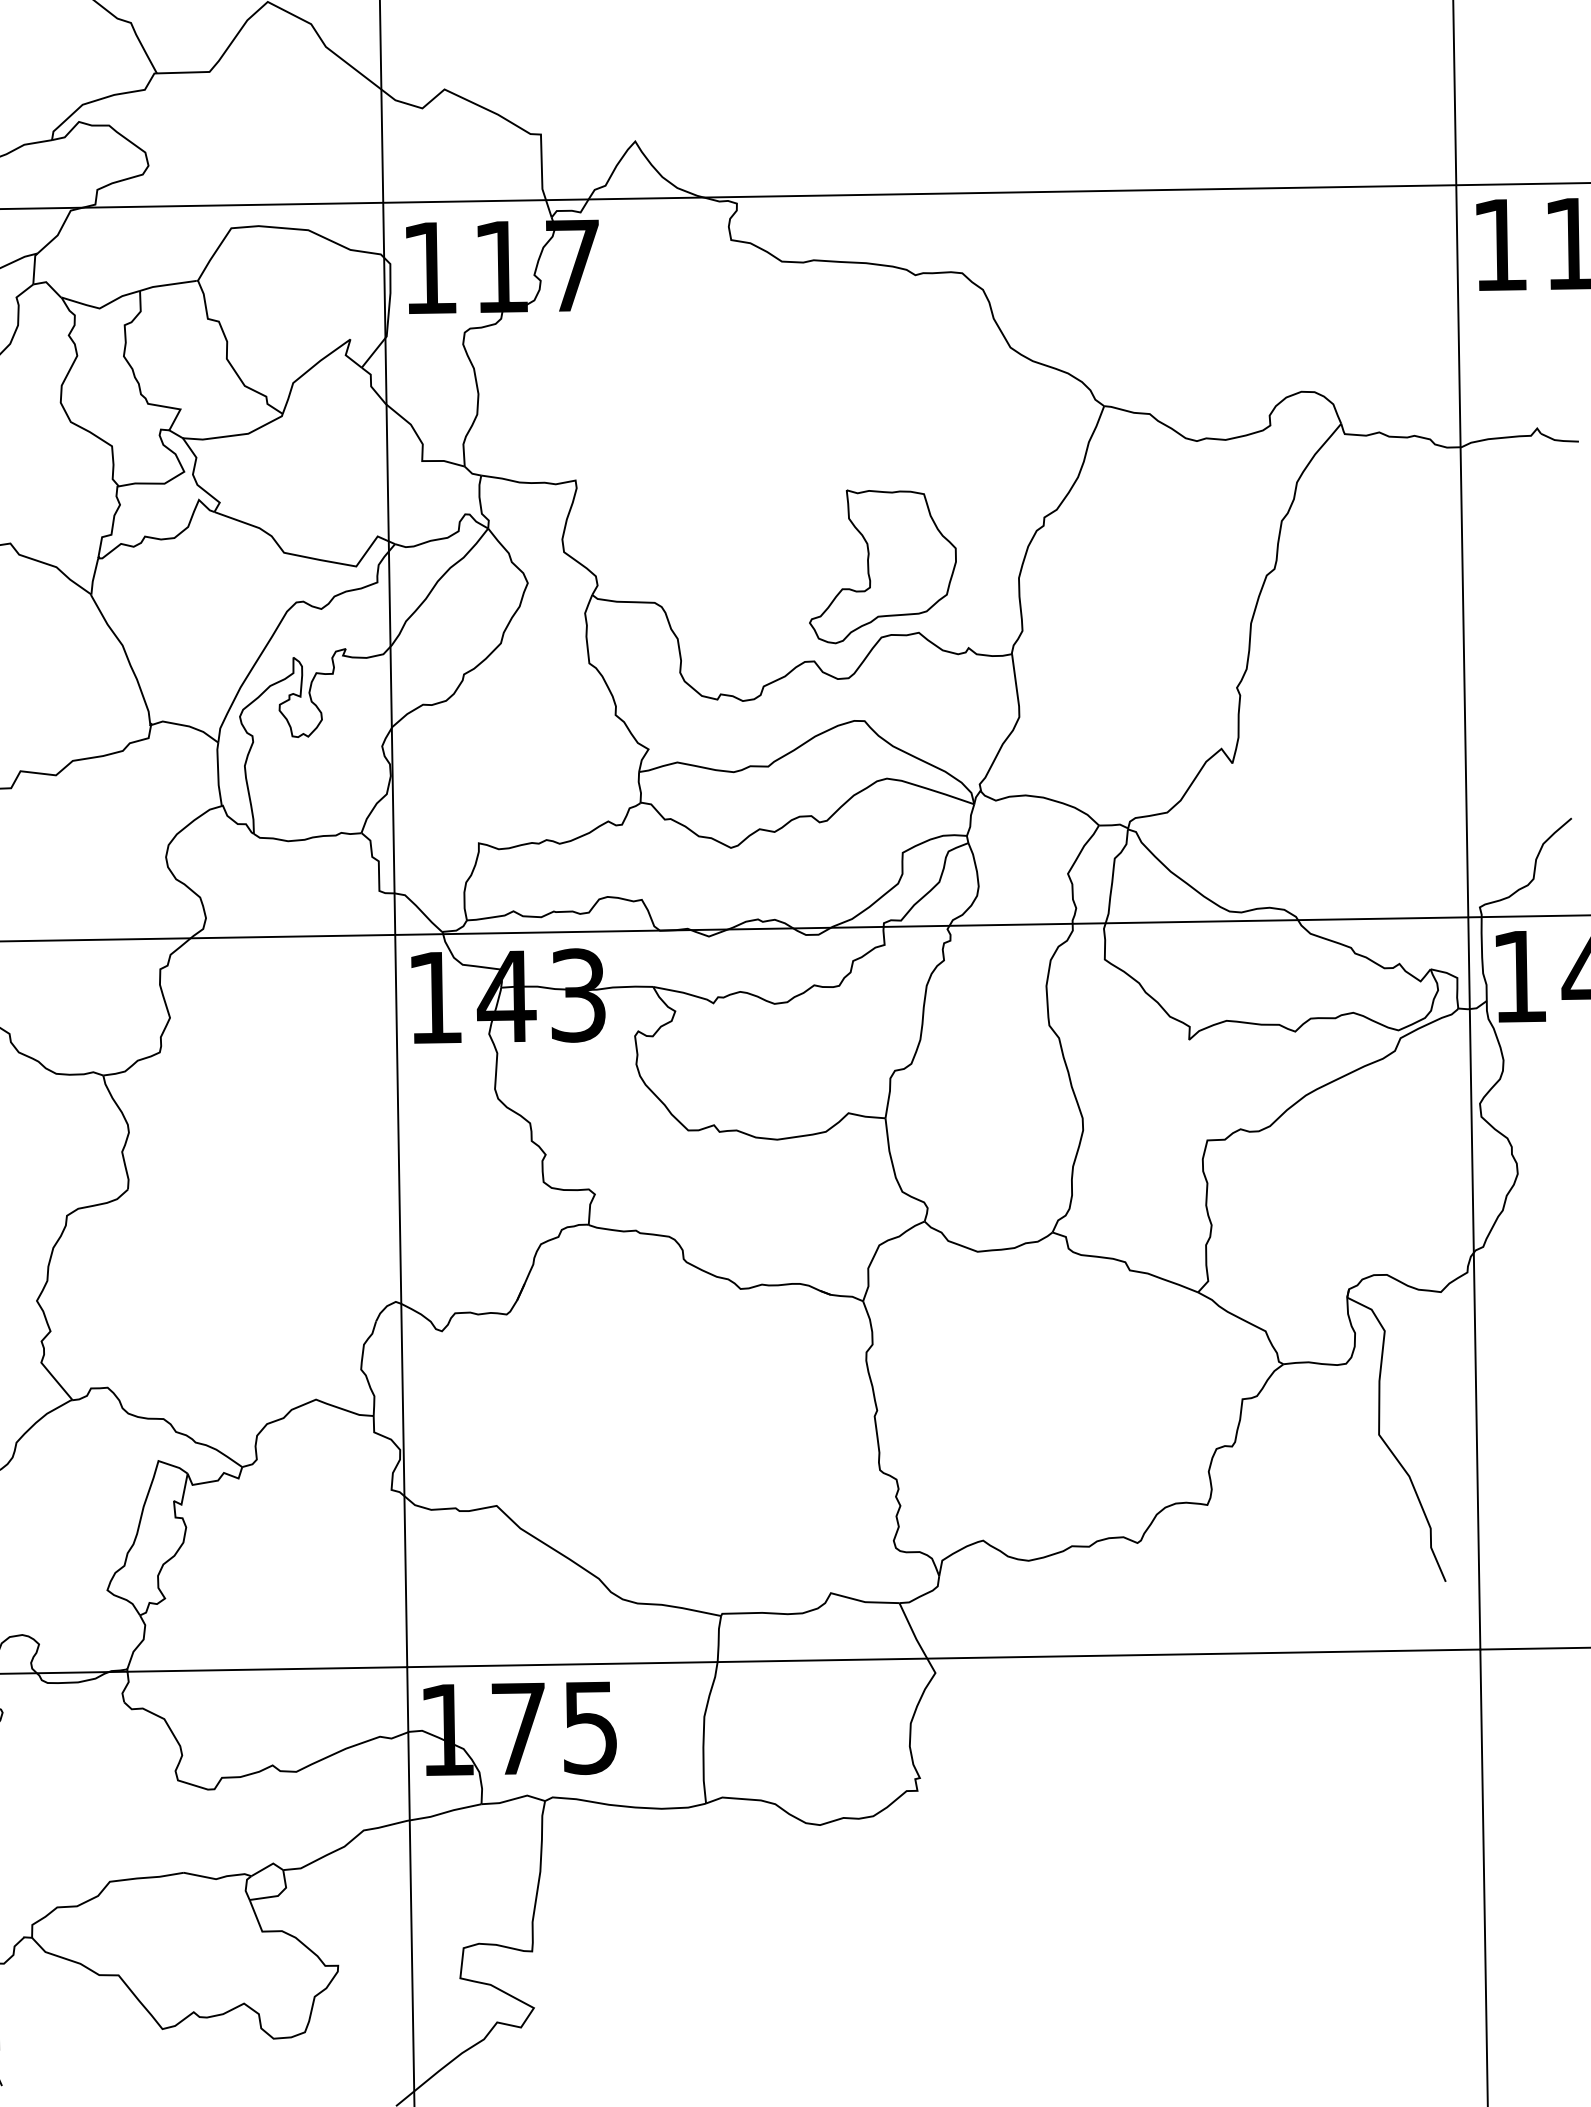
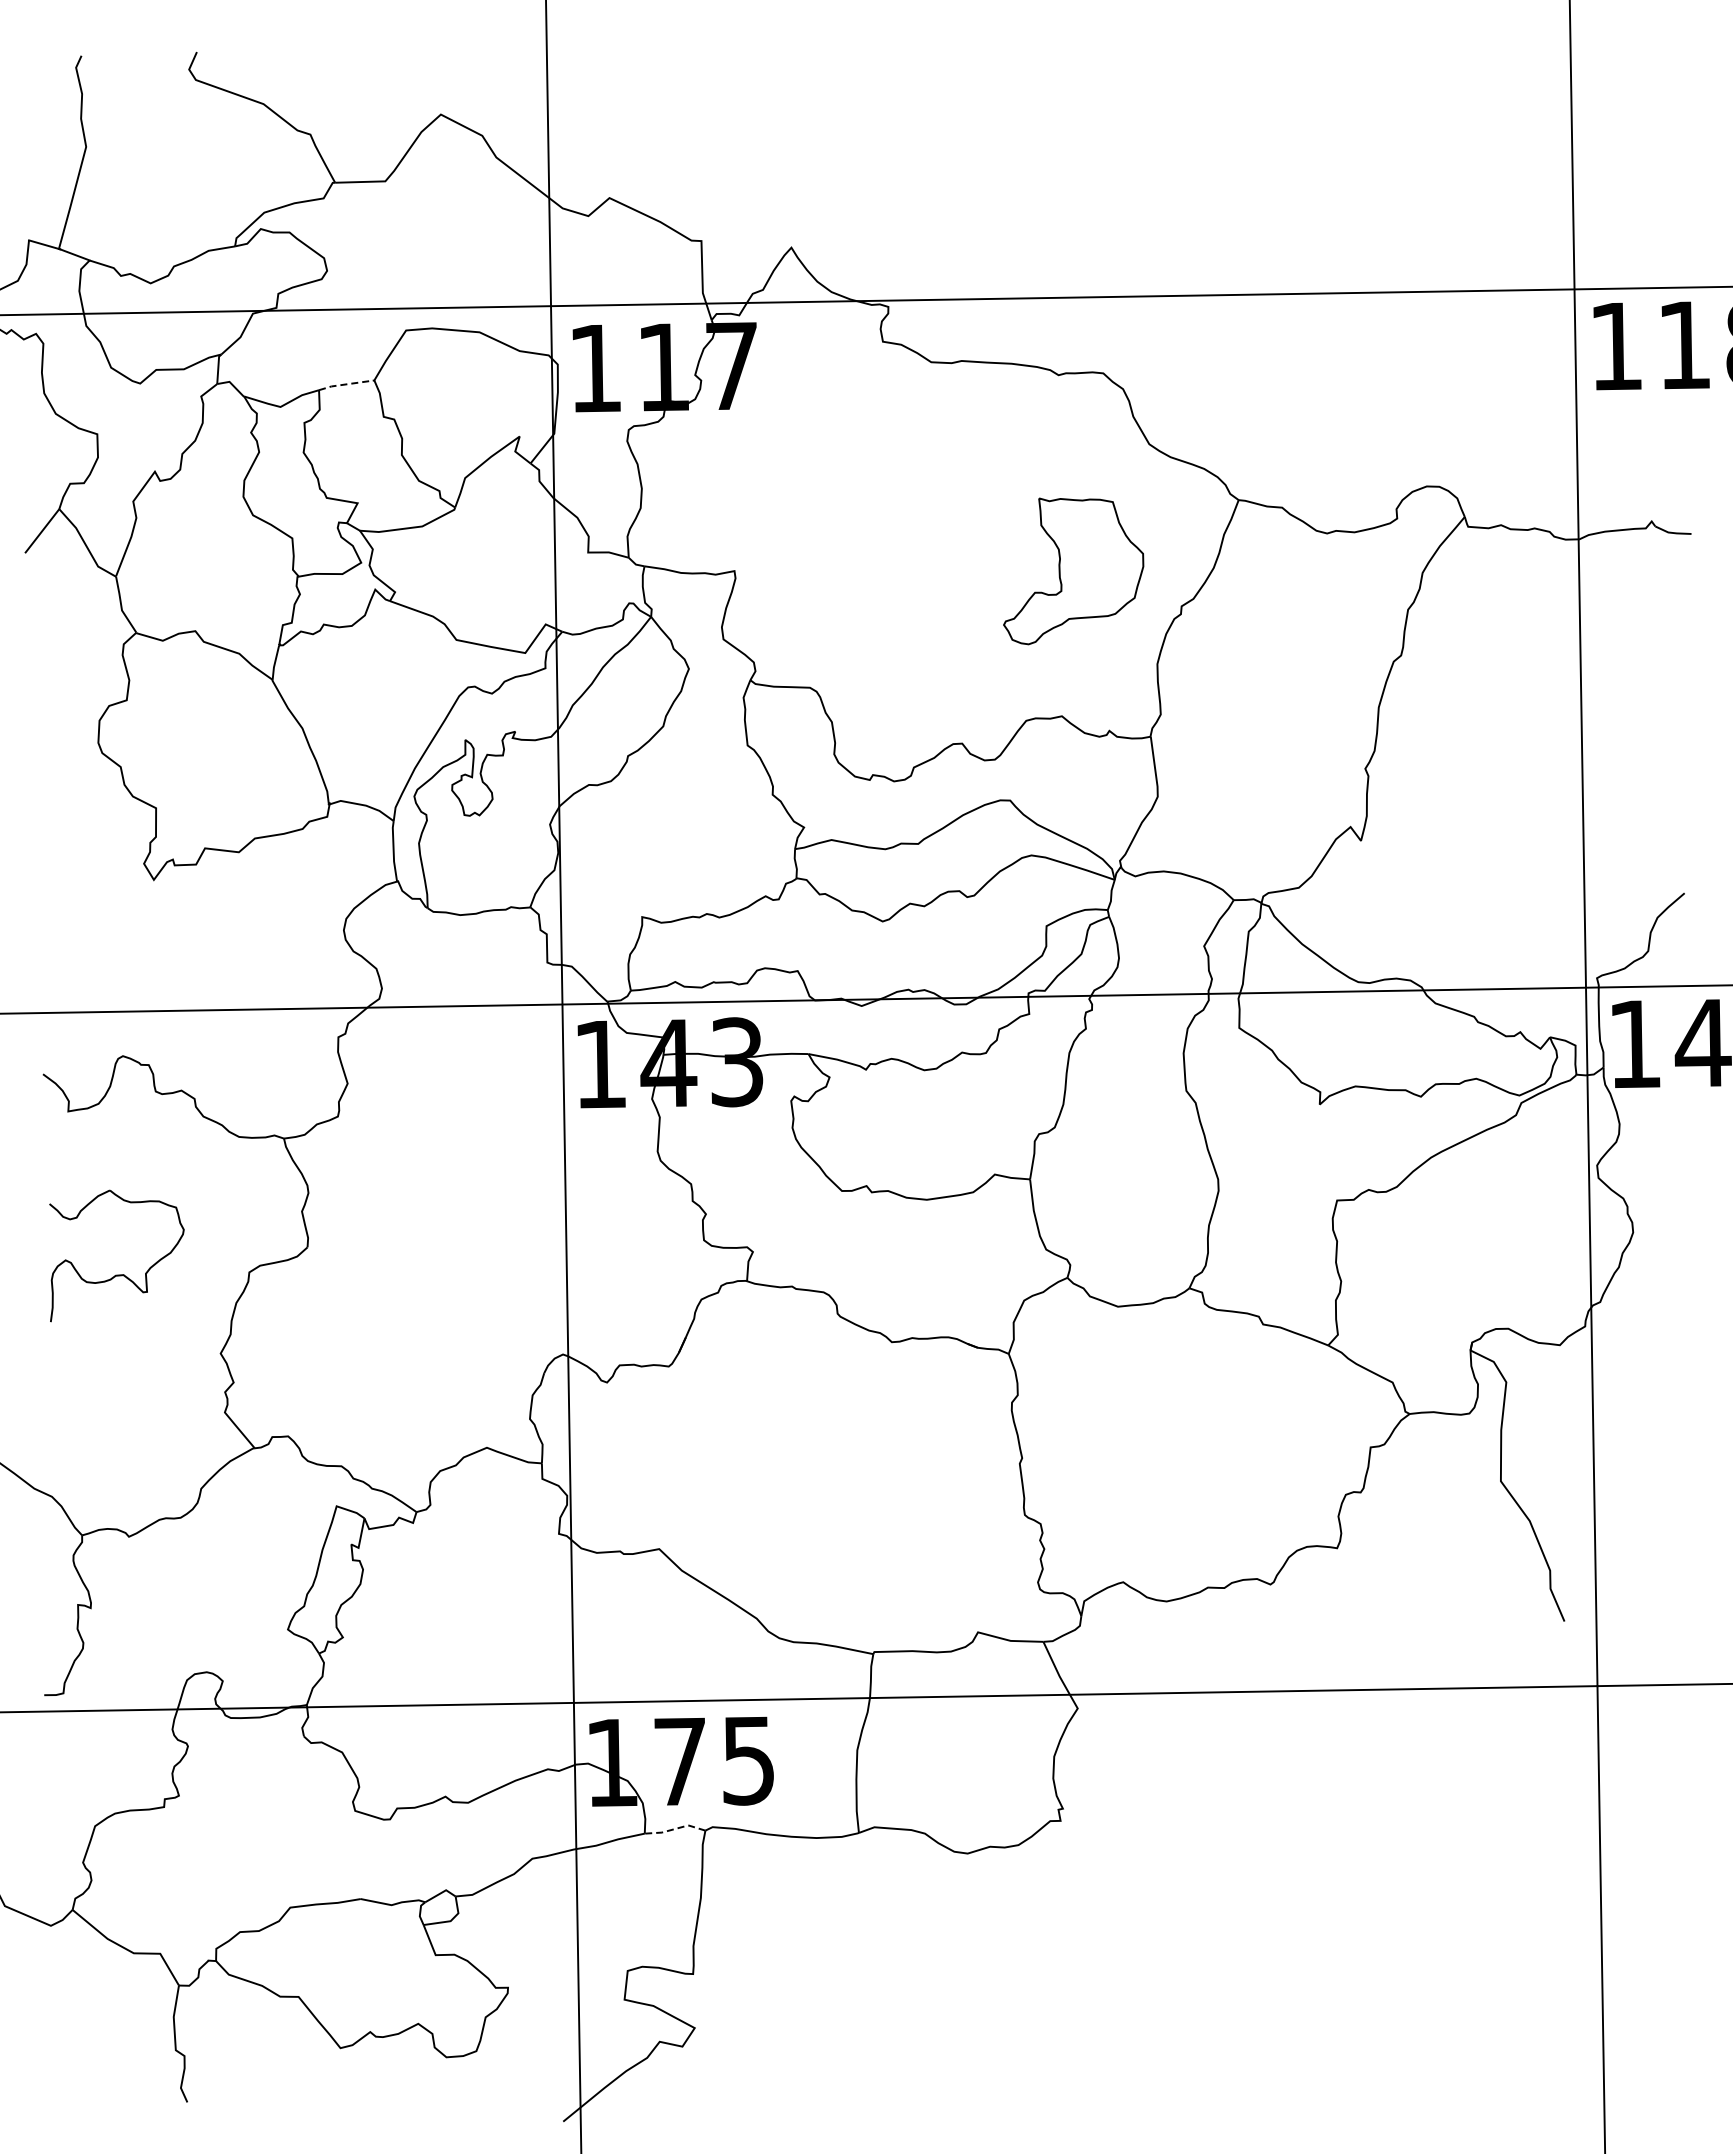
line: (167, 284) -> (345, 384), solid -> dashed
part: (882, 566) -> (1073, 571), moved
line: (513, 1799) -> (675, 1829), solid -> dashed

